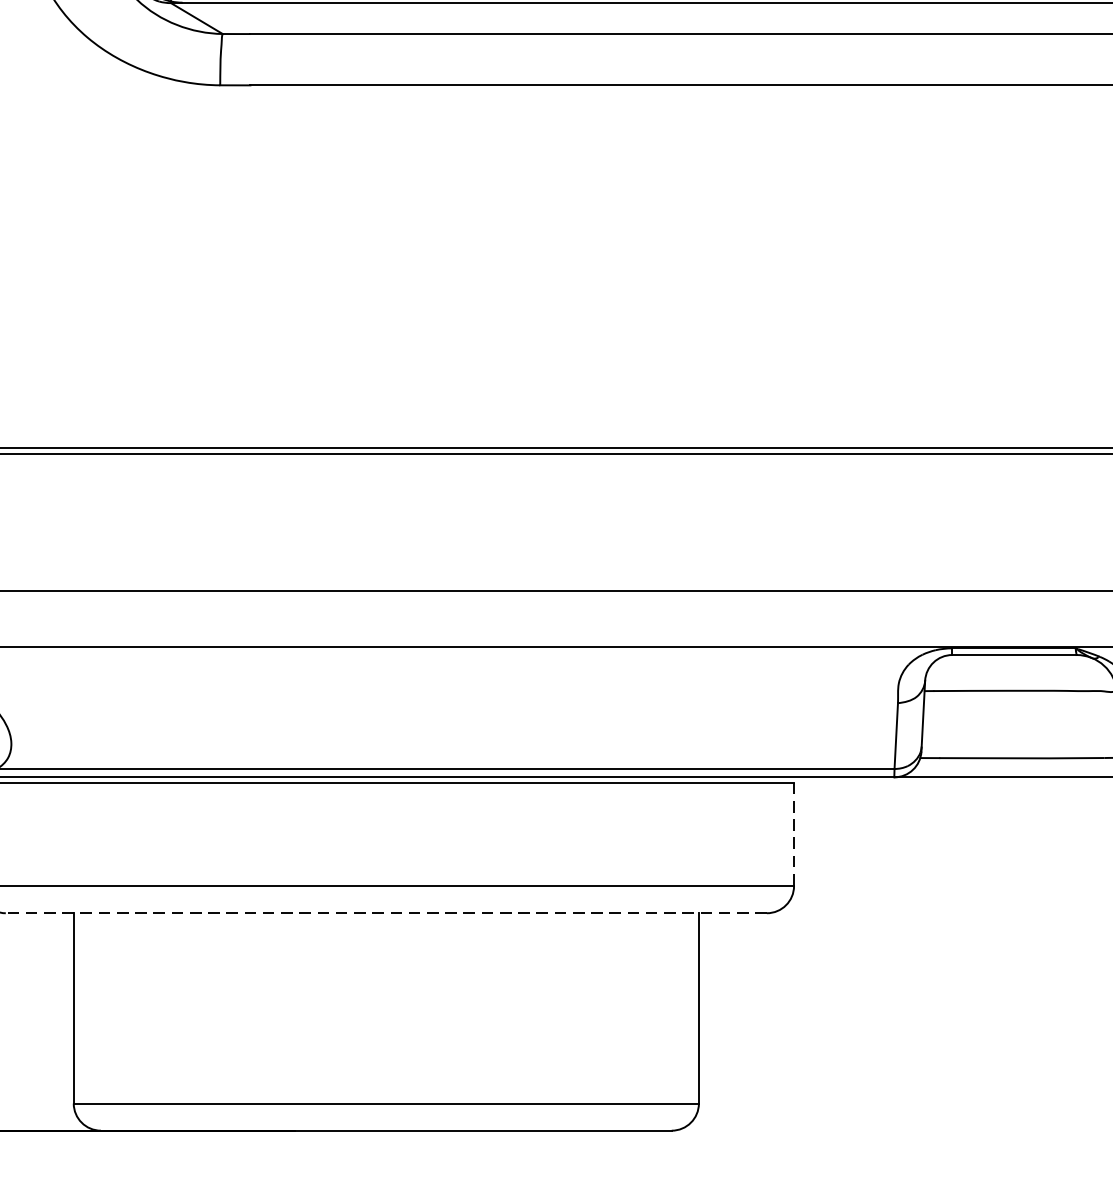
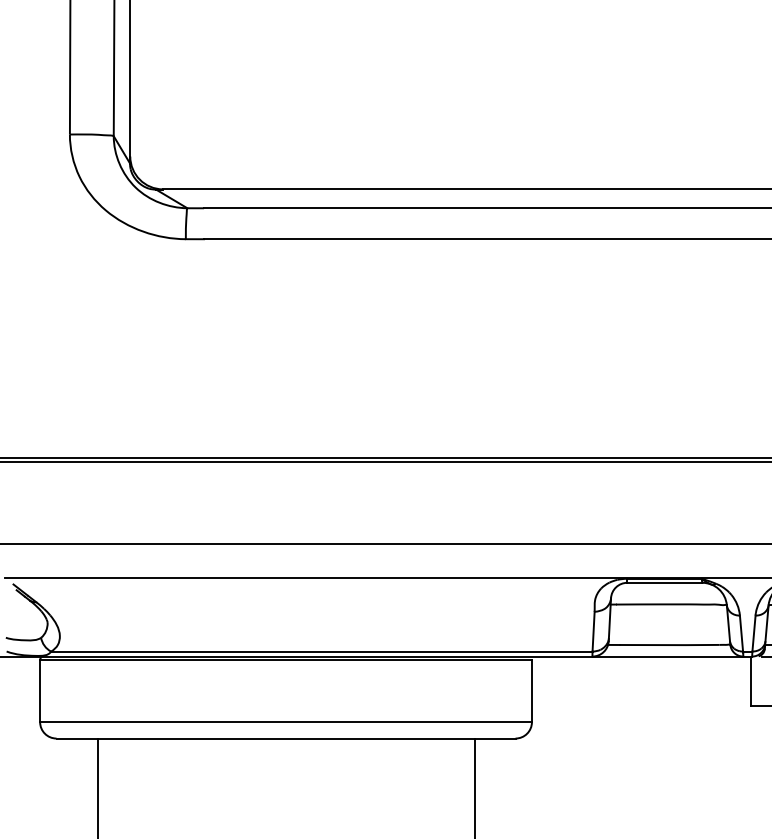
line: (793, 835) -> (531, 691), dashed -> solid
line: (387, 913) -> (286, 738), dashed -> solid

